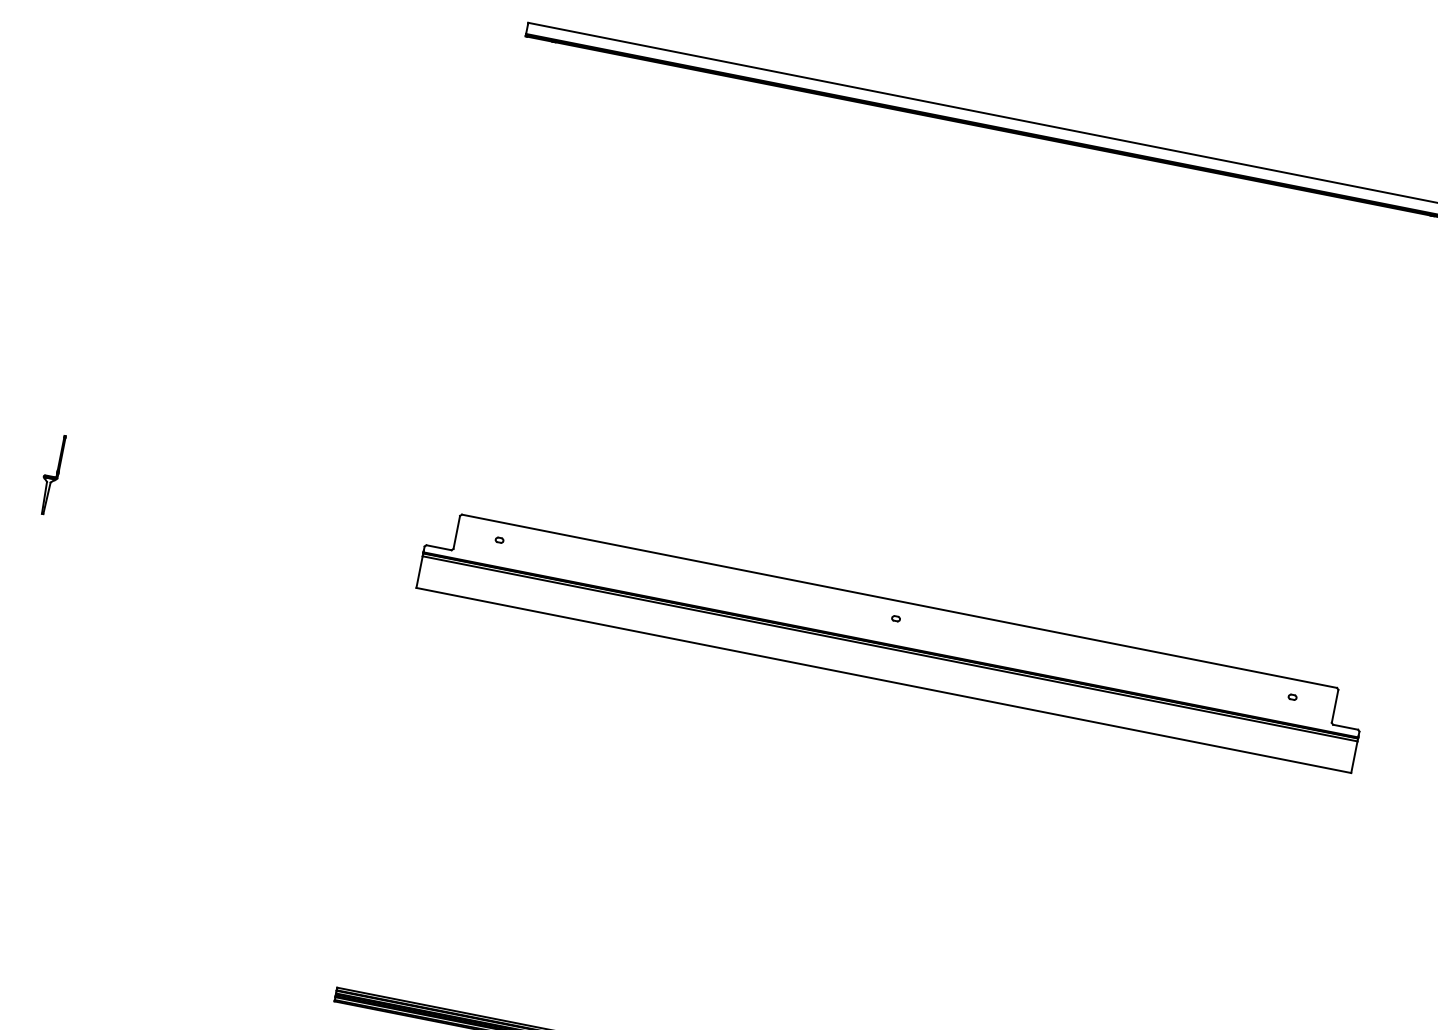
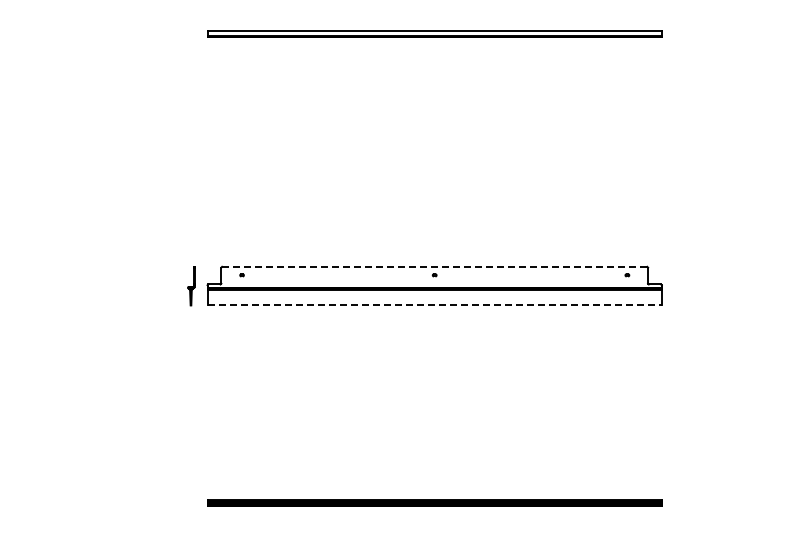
part: (51, 475) -> (191, 286), moved
line: (899, 600) -> (434, 266), solid -> dashed
line: (885, 681) -> (435, 305), solid -> dashed

